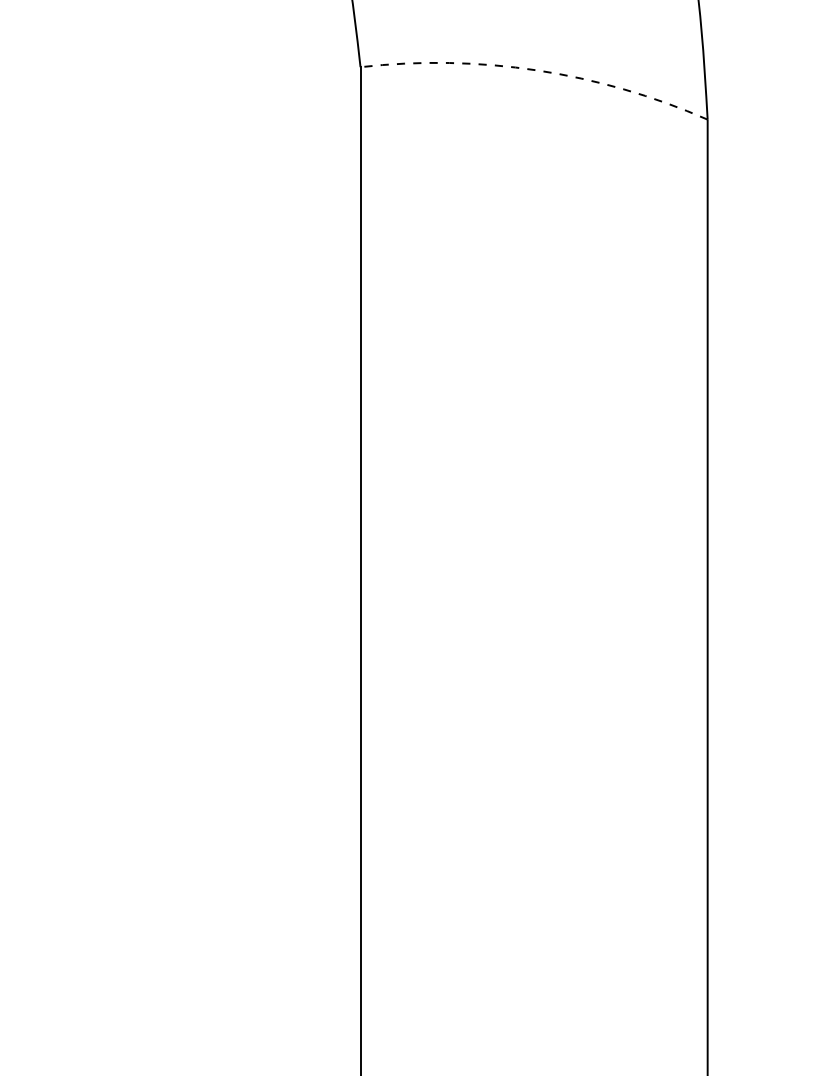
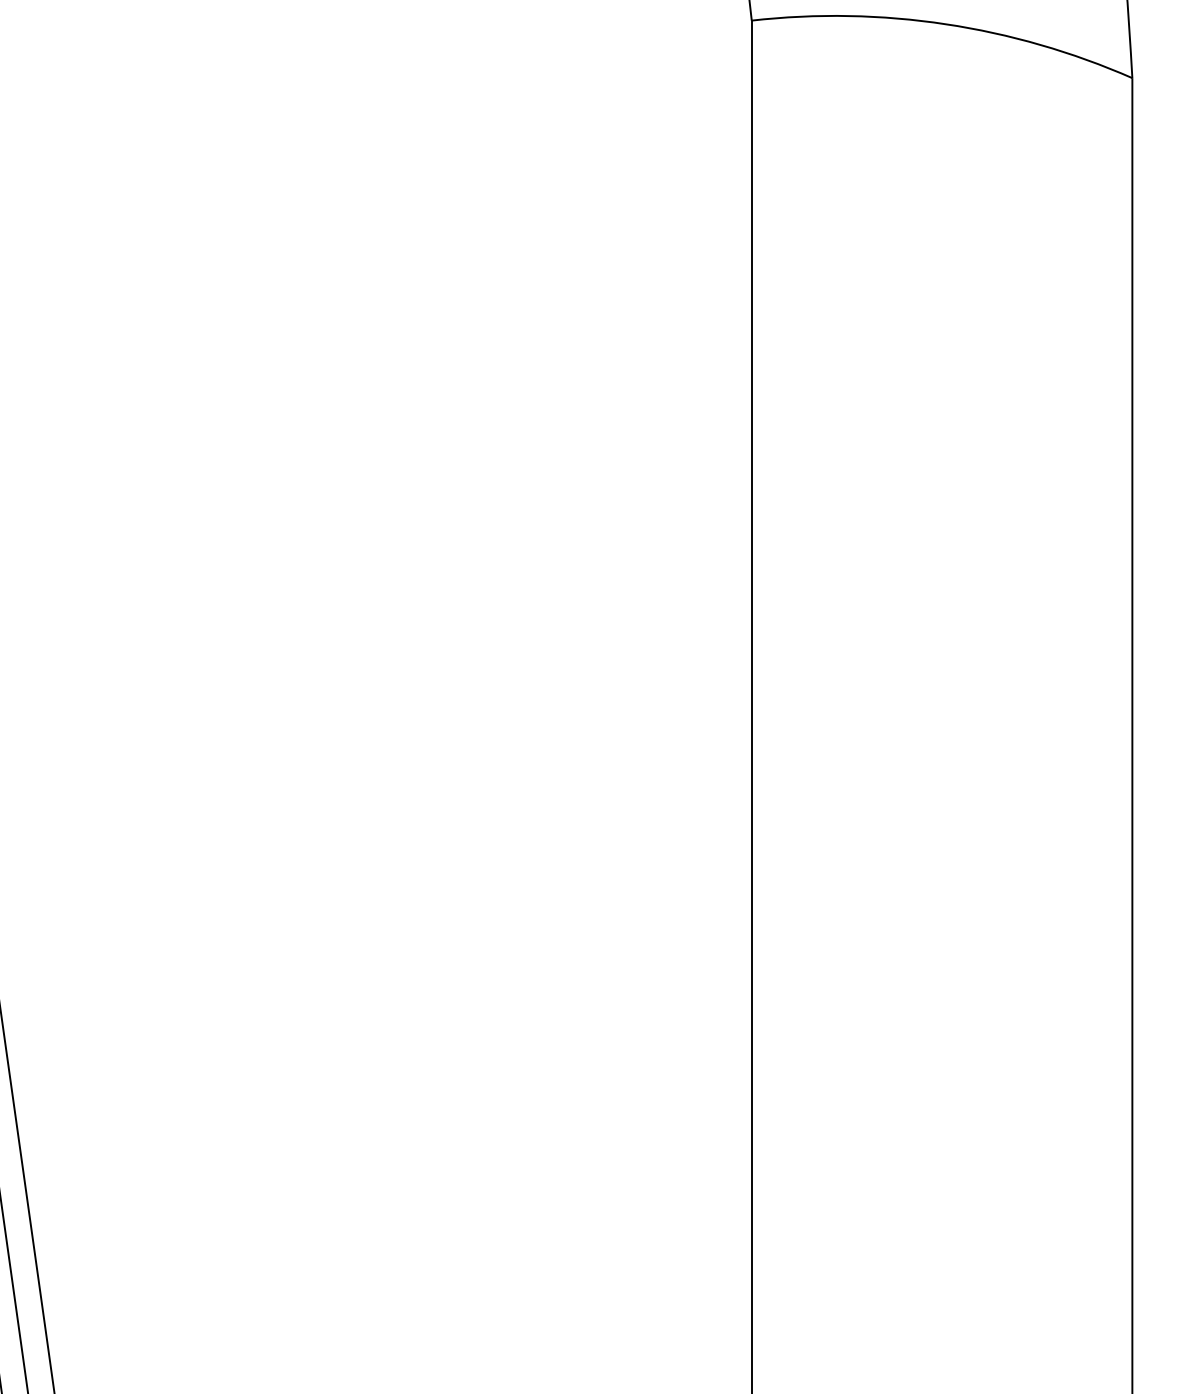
arc: (537, 70) -> (945, 24), dashed -> solid

